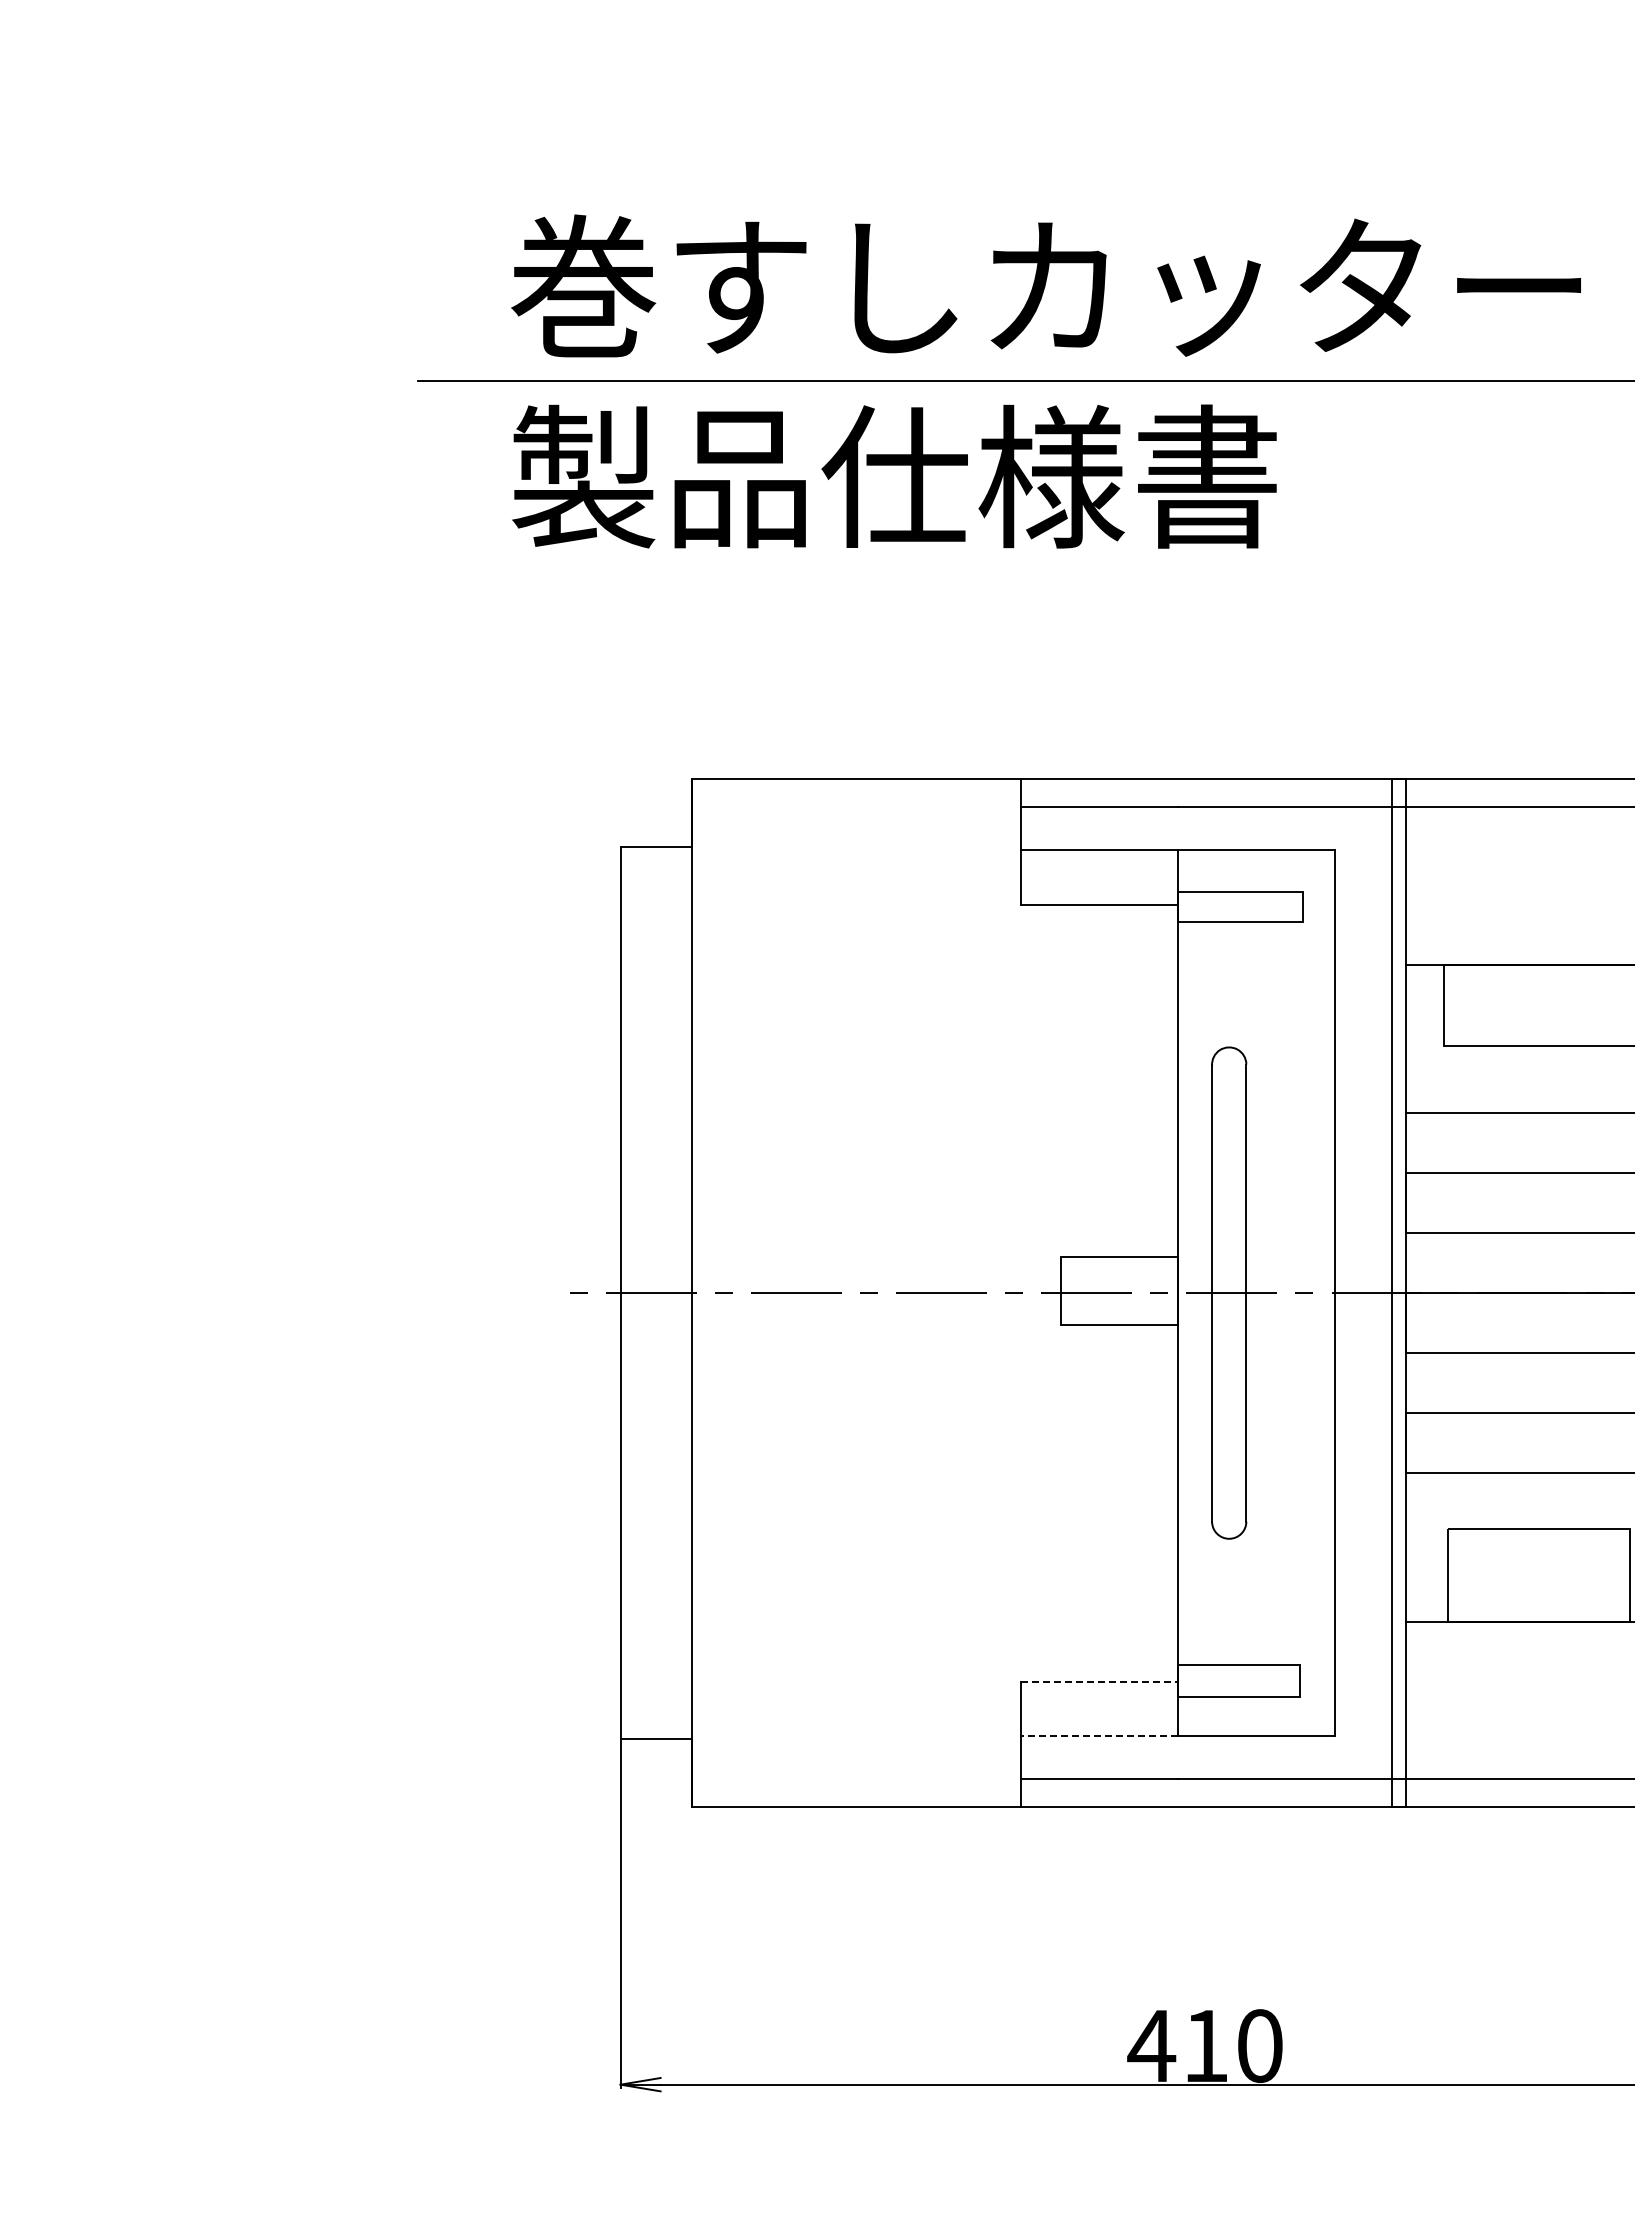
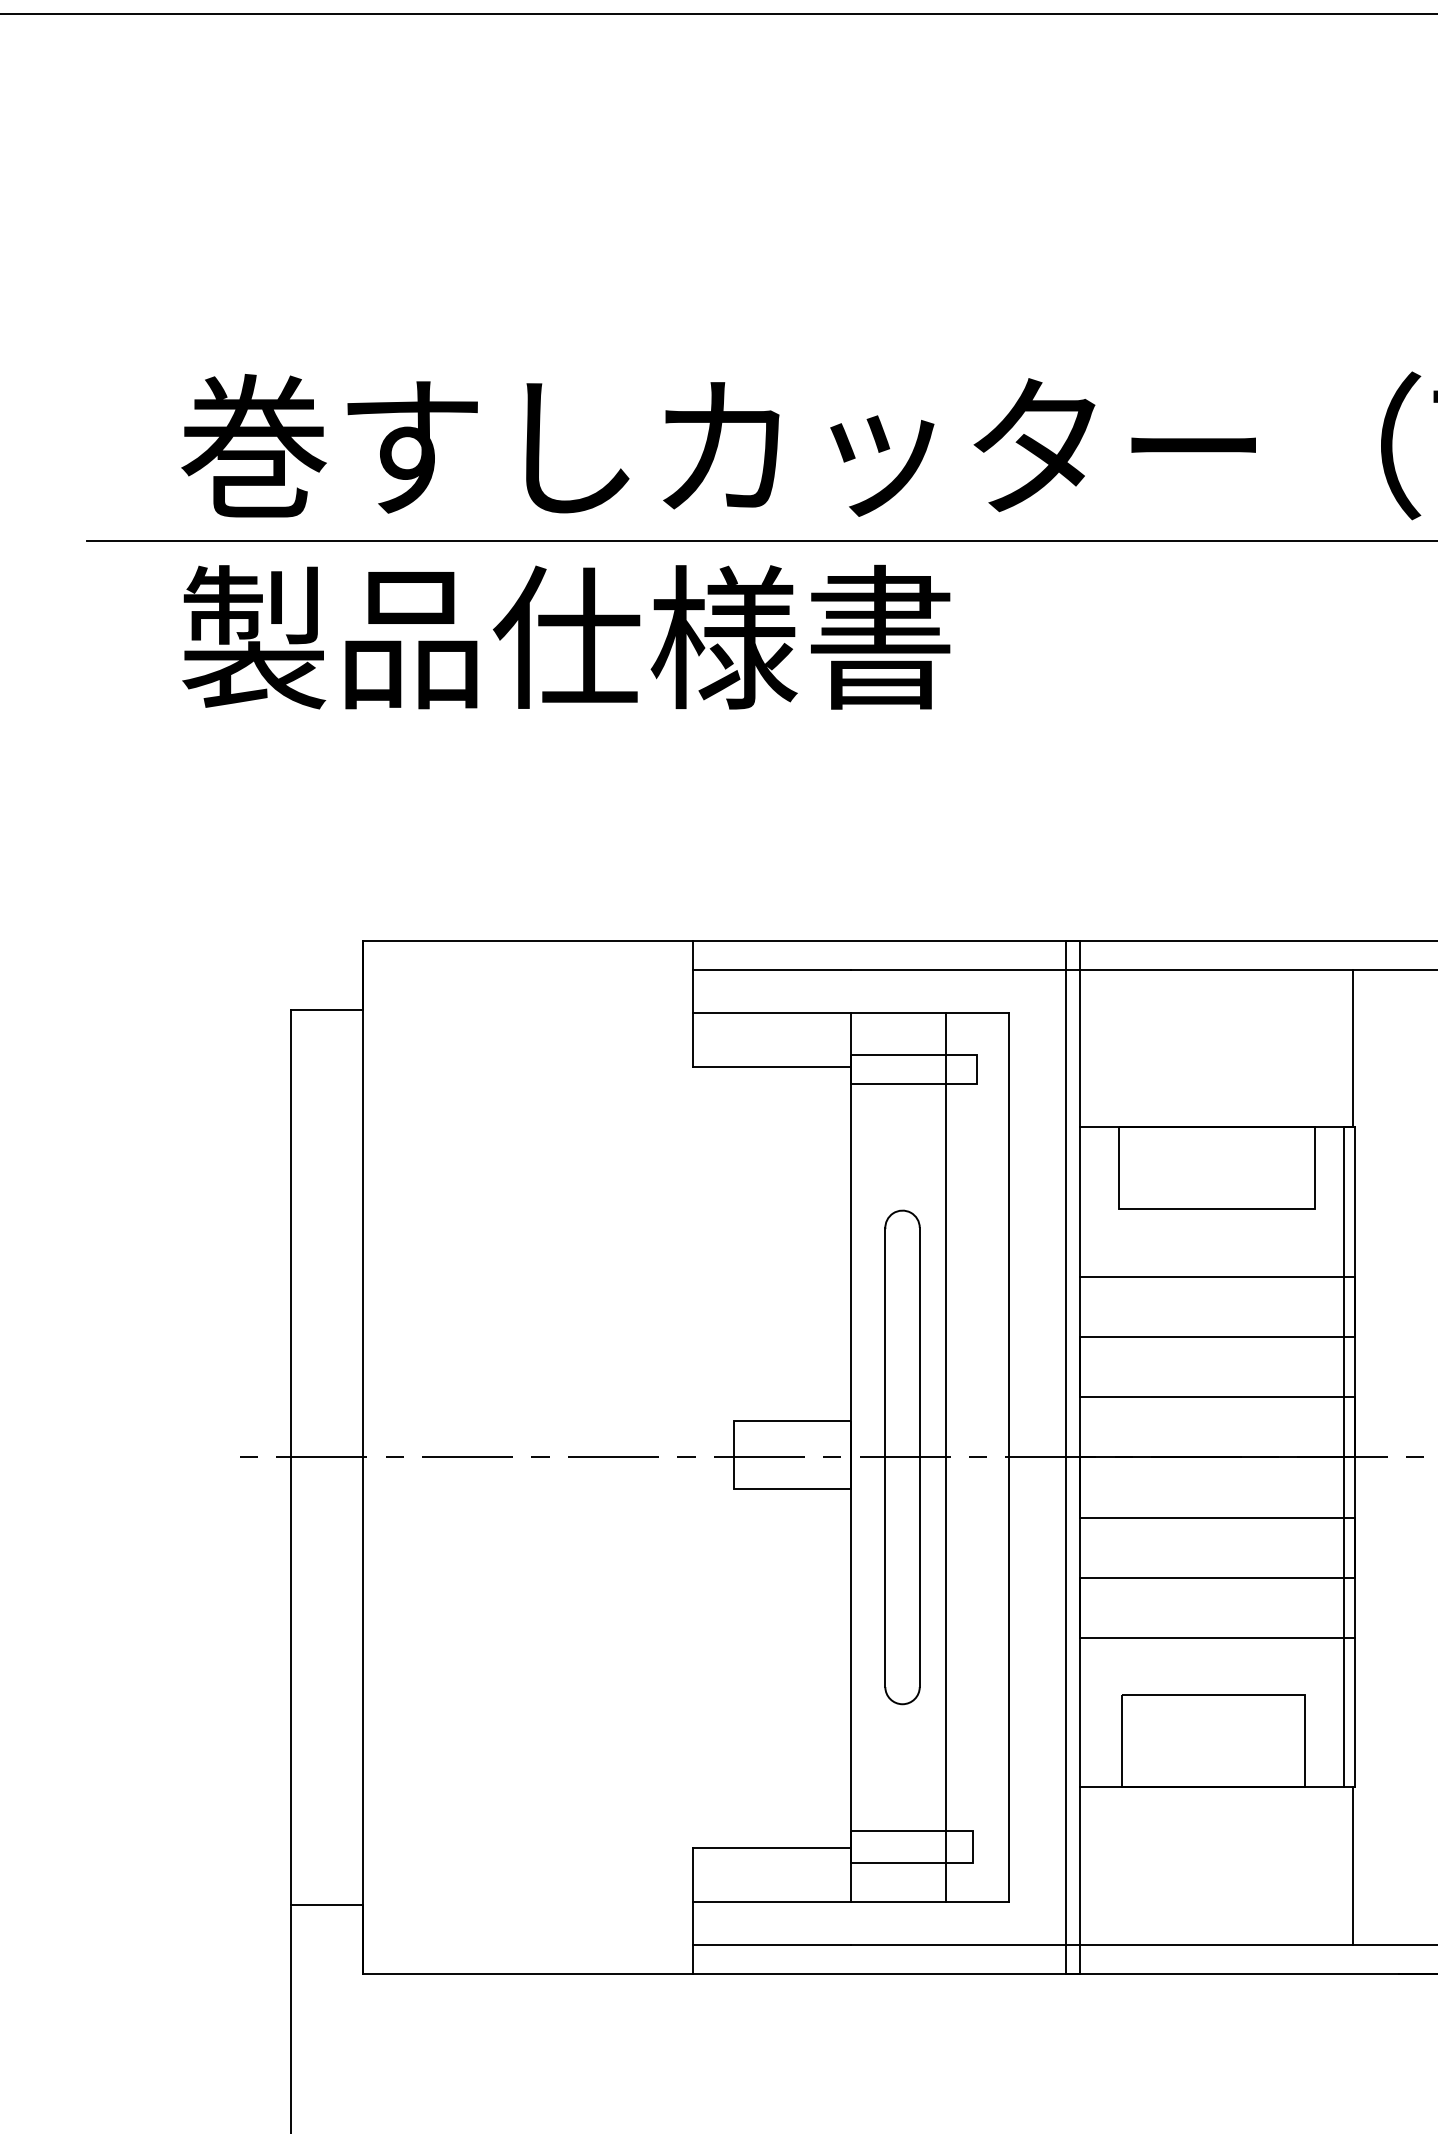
line: (1272, 1292) -> (946, 1456), added
line: (1099, 1681) -> (772, 1847), dashed -> solid
line: (1099, 1735) -> (772, 1901), dashed -> solid

